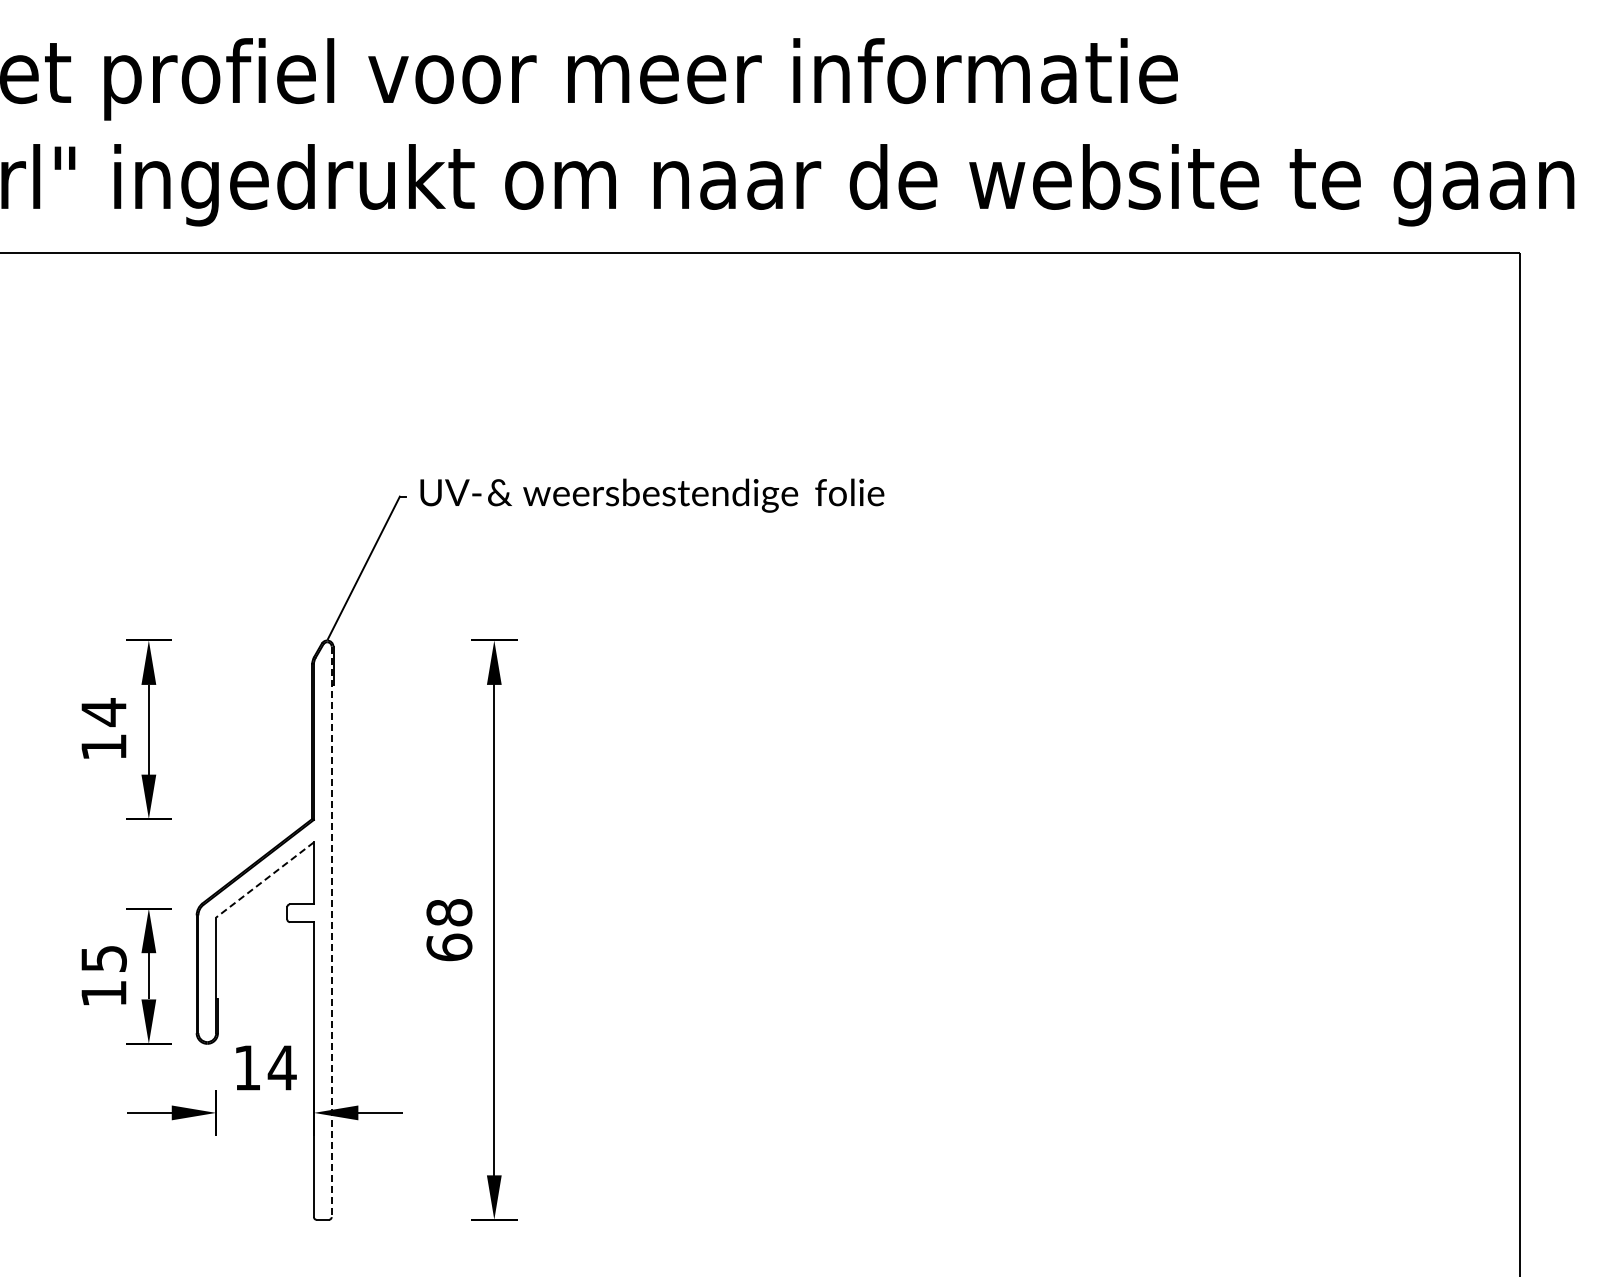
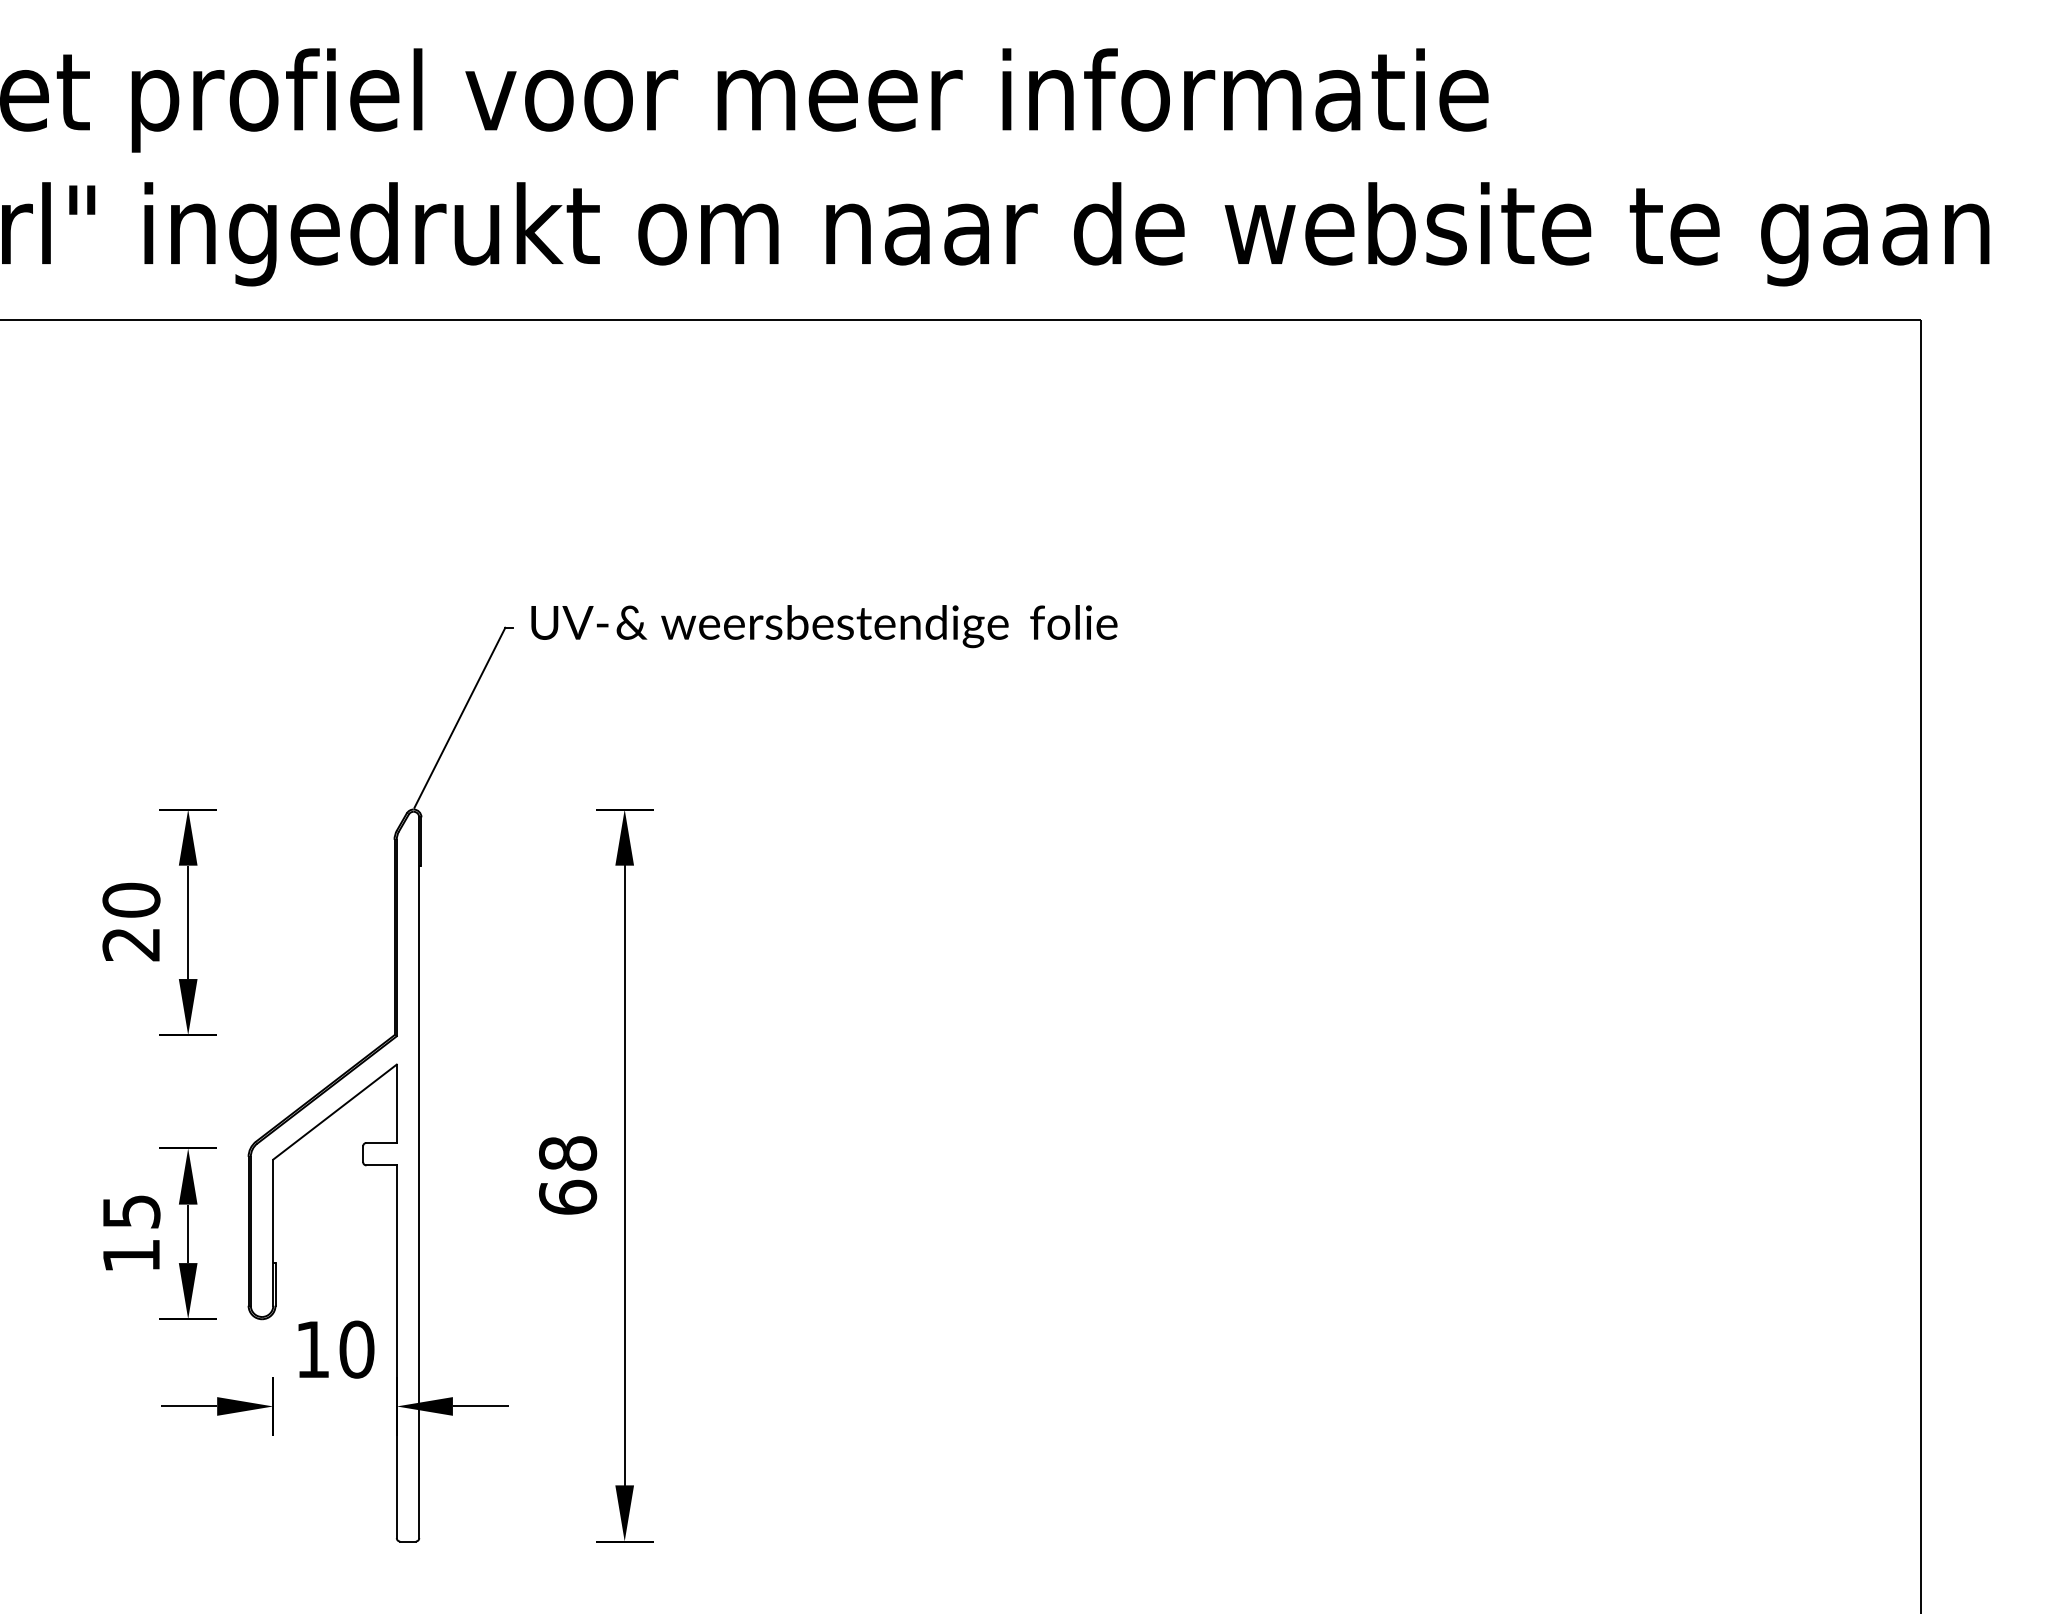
text: (103, 729) -> (130, 921), 14 -> 20
line: (265, 879) -> (335, 1111), dashed -> solid
line: (331, 932) -> (418, 1178), dashed -> solid
text: (281, 1067) -> (355, 1349), 14 -> 10

